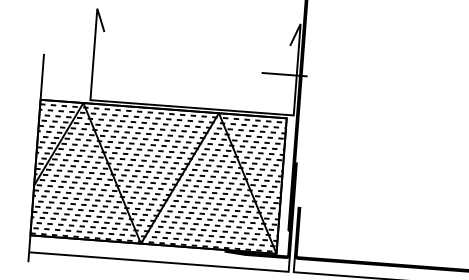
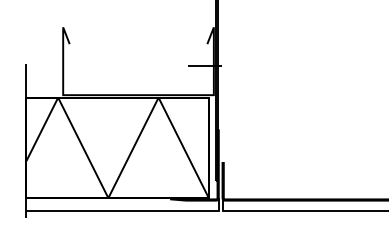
hatch: (158, 177) -> (117, 148), removed

